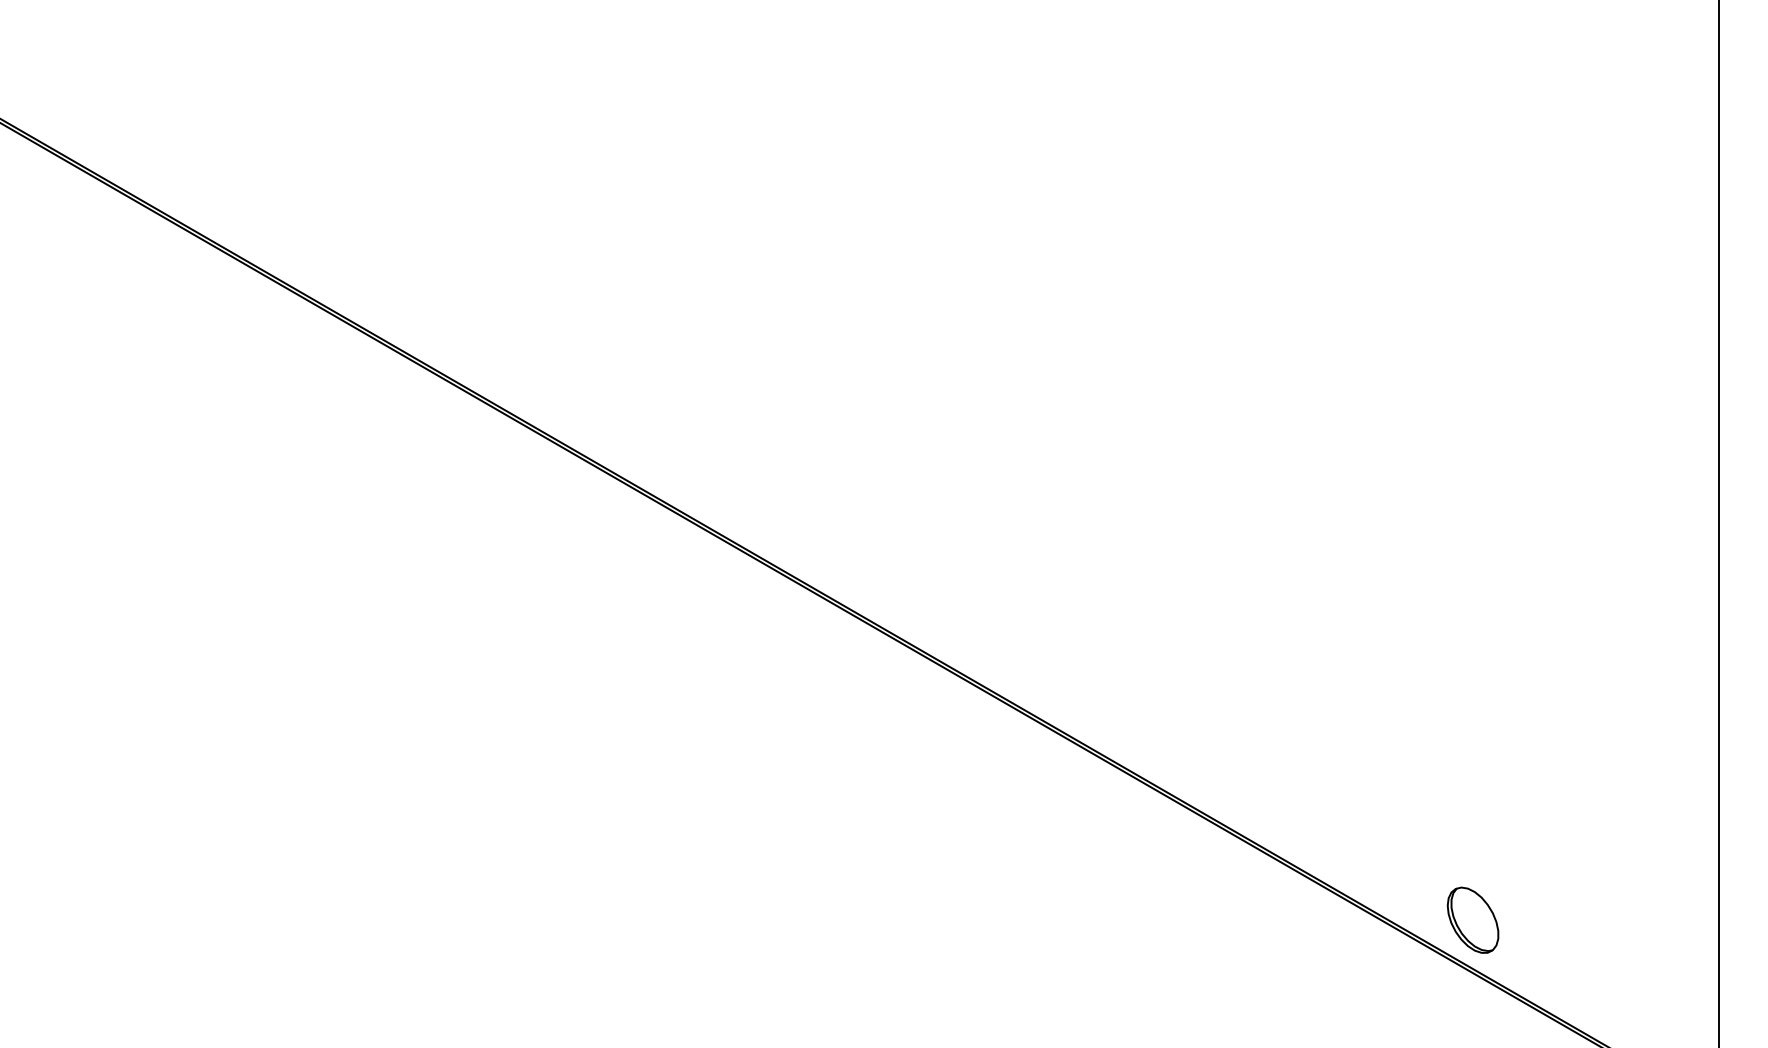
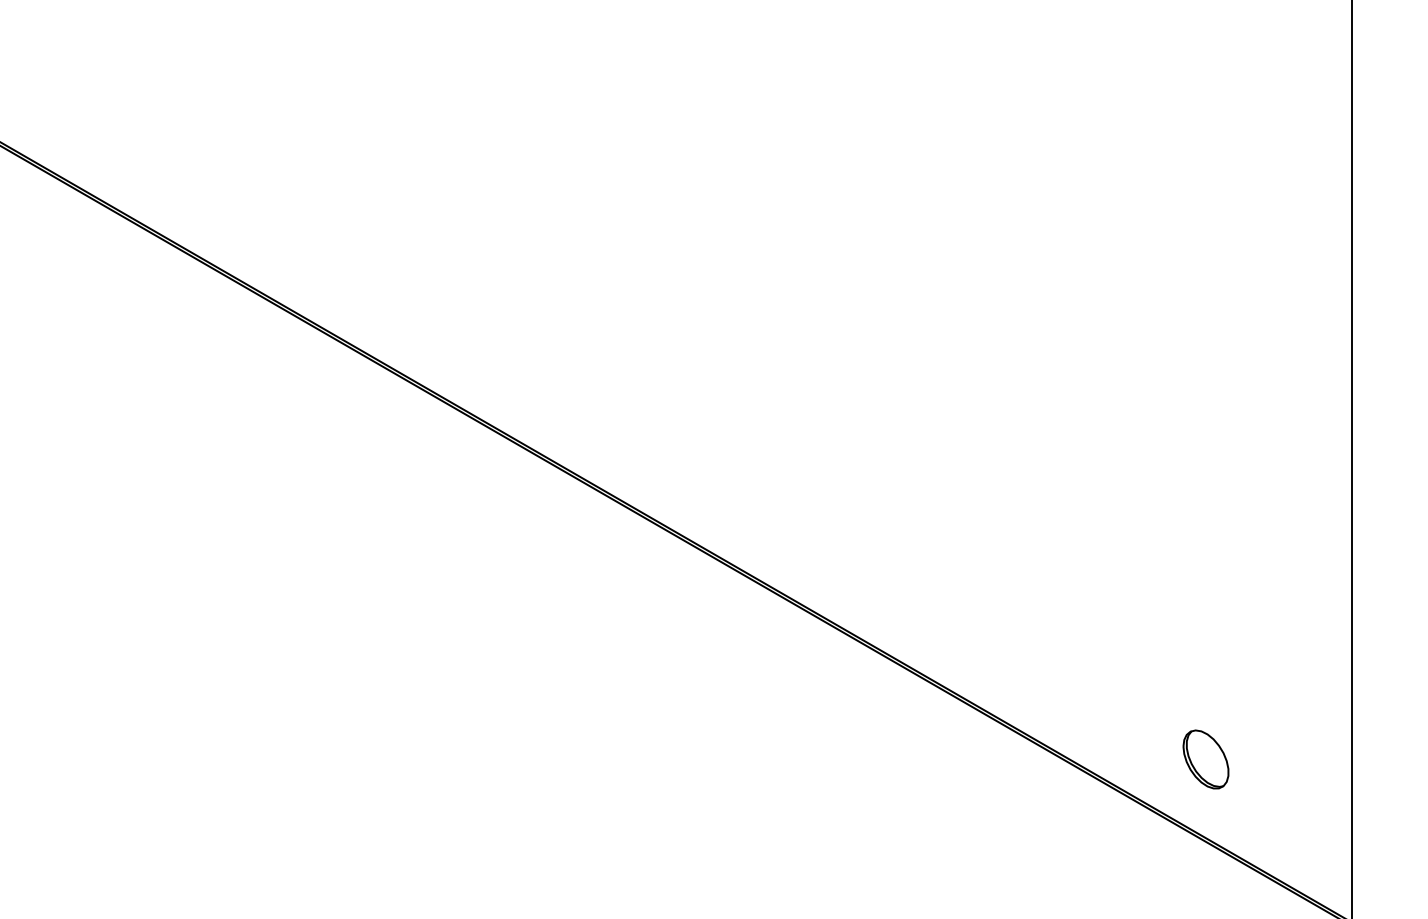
part: (1472, 919) -> (1205, 758), moved

